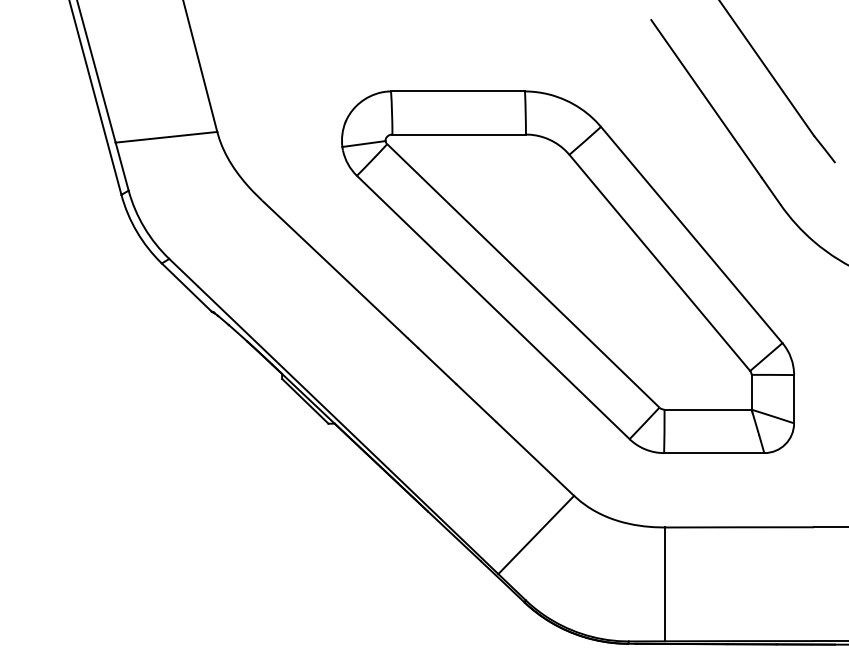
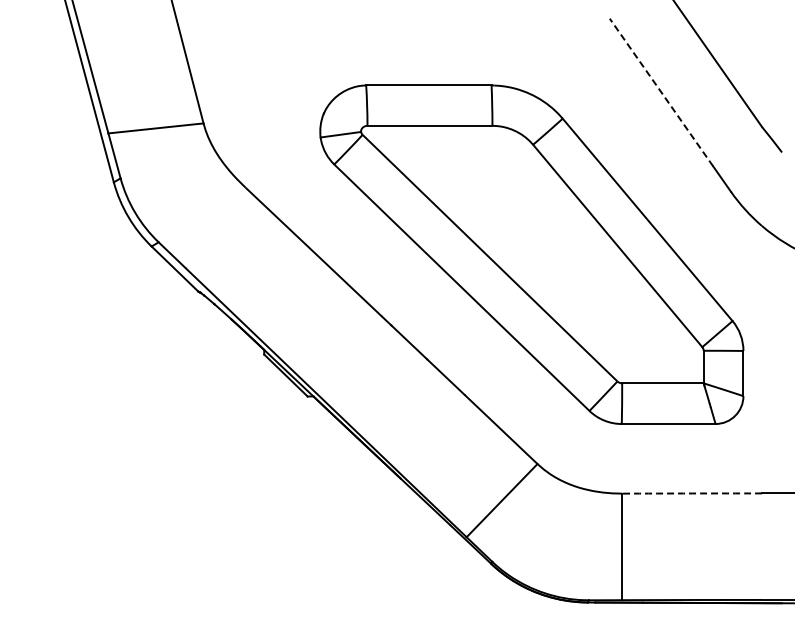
line: (706, 98) -> (661, 92), solid -> dashed
arc: (739, 527) -> (692, 493), solid -> dashed

